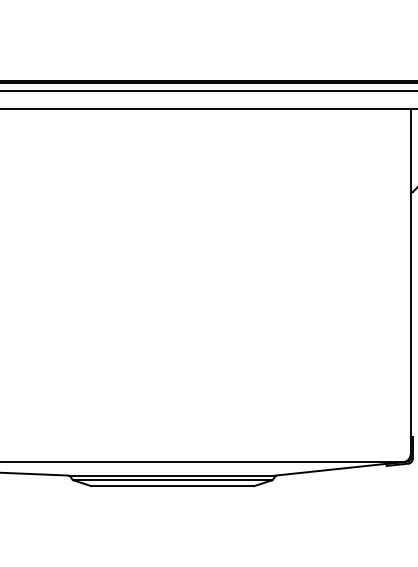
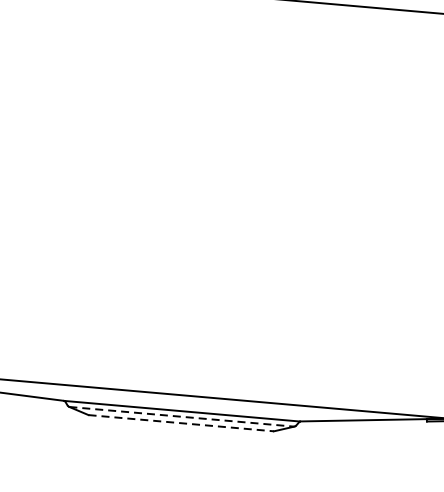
line: (172, 480) -> (181, 416), solid -> dashed
line: (173, 486) -> (182, 423), solid -> dashed

